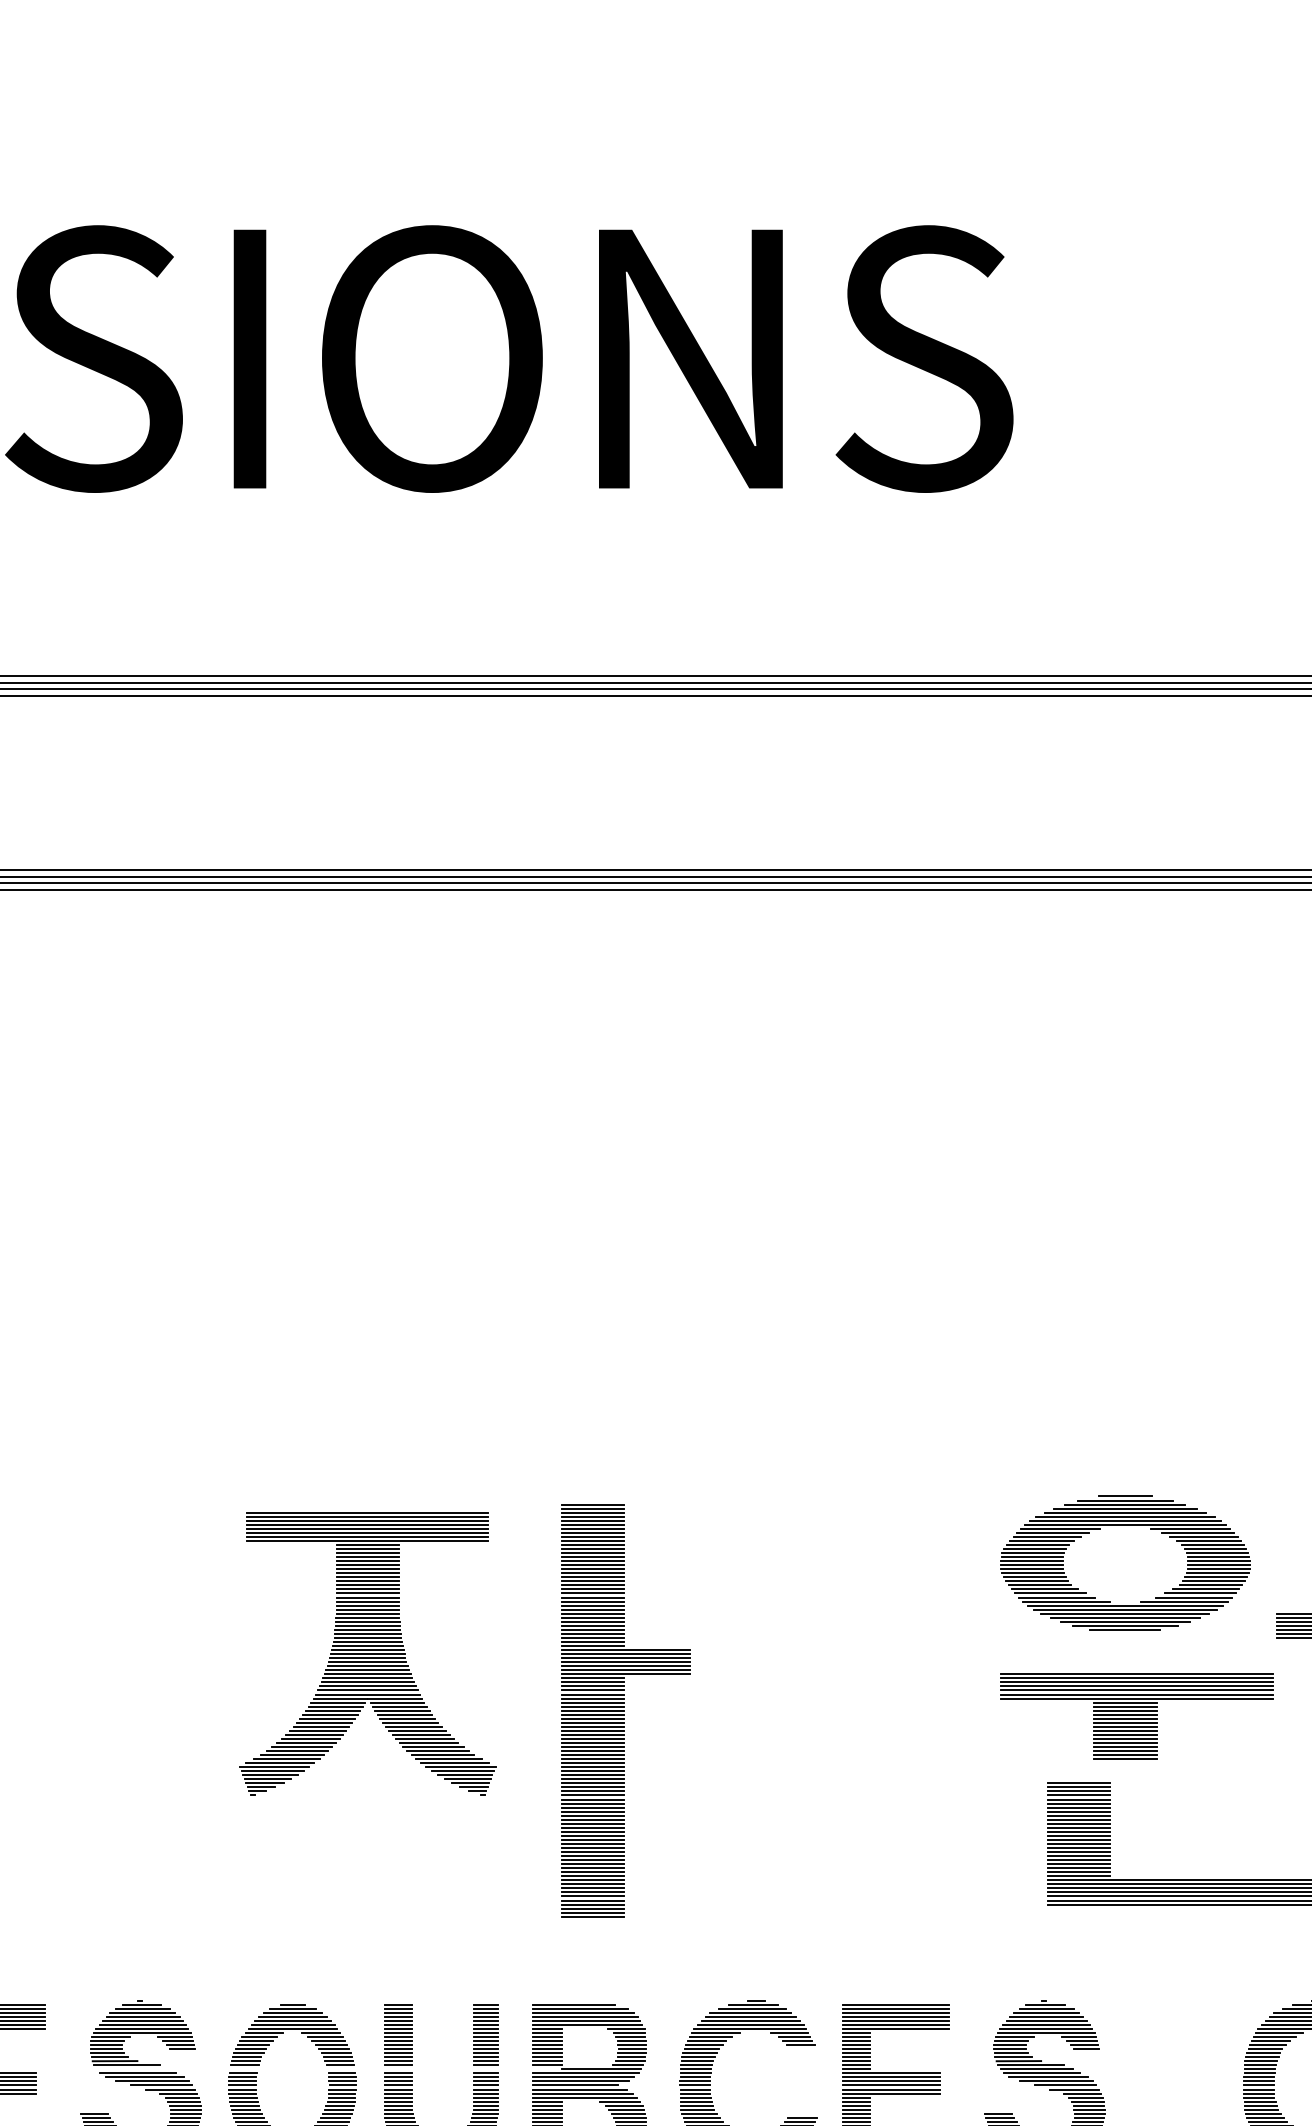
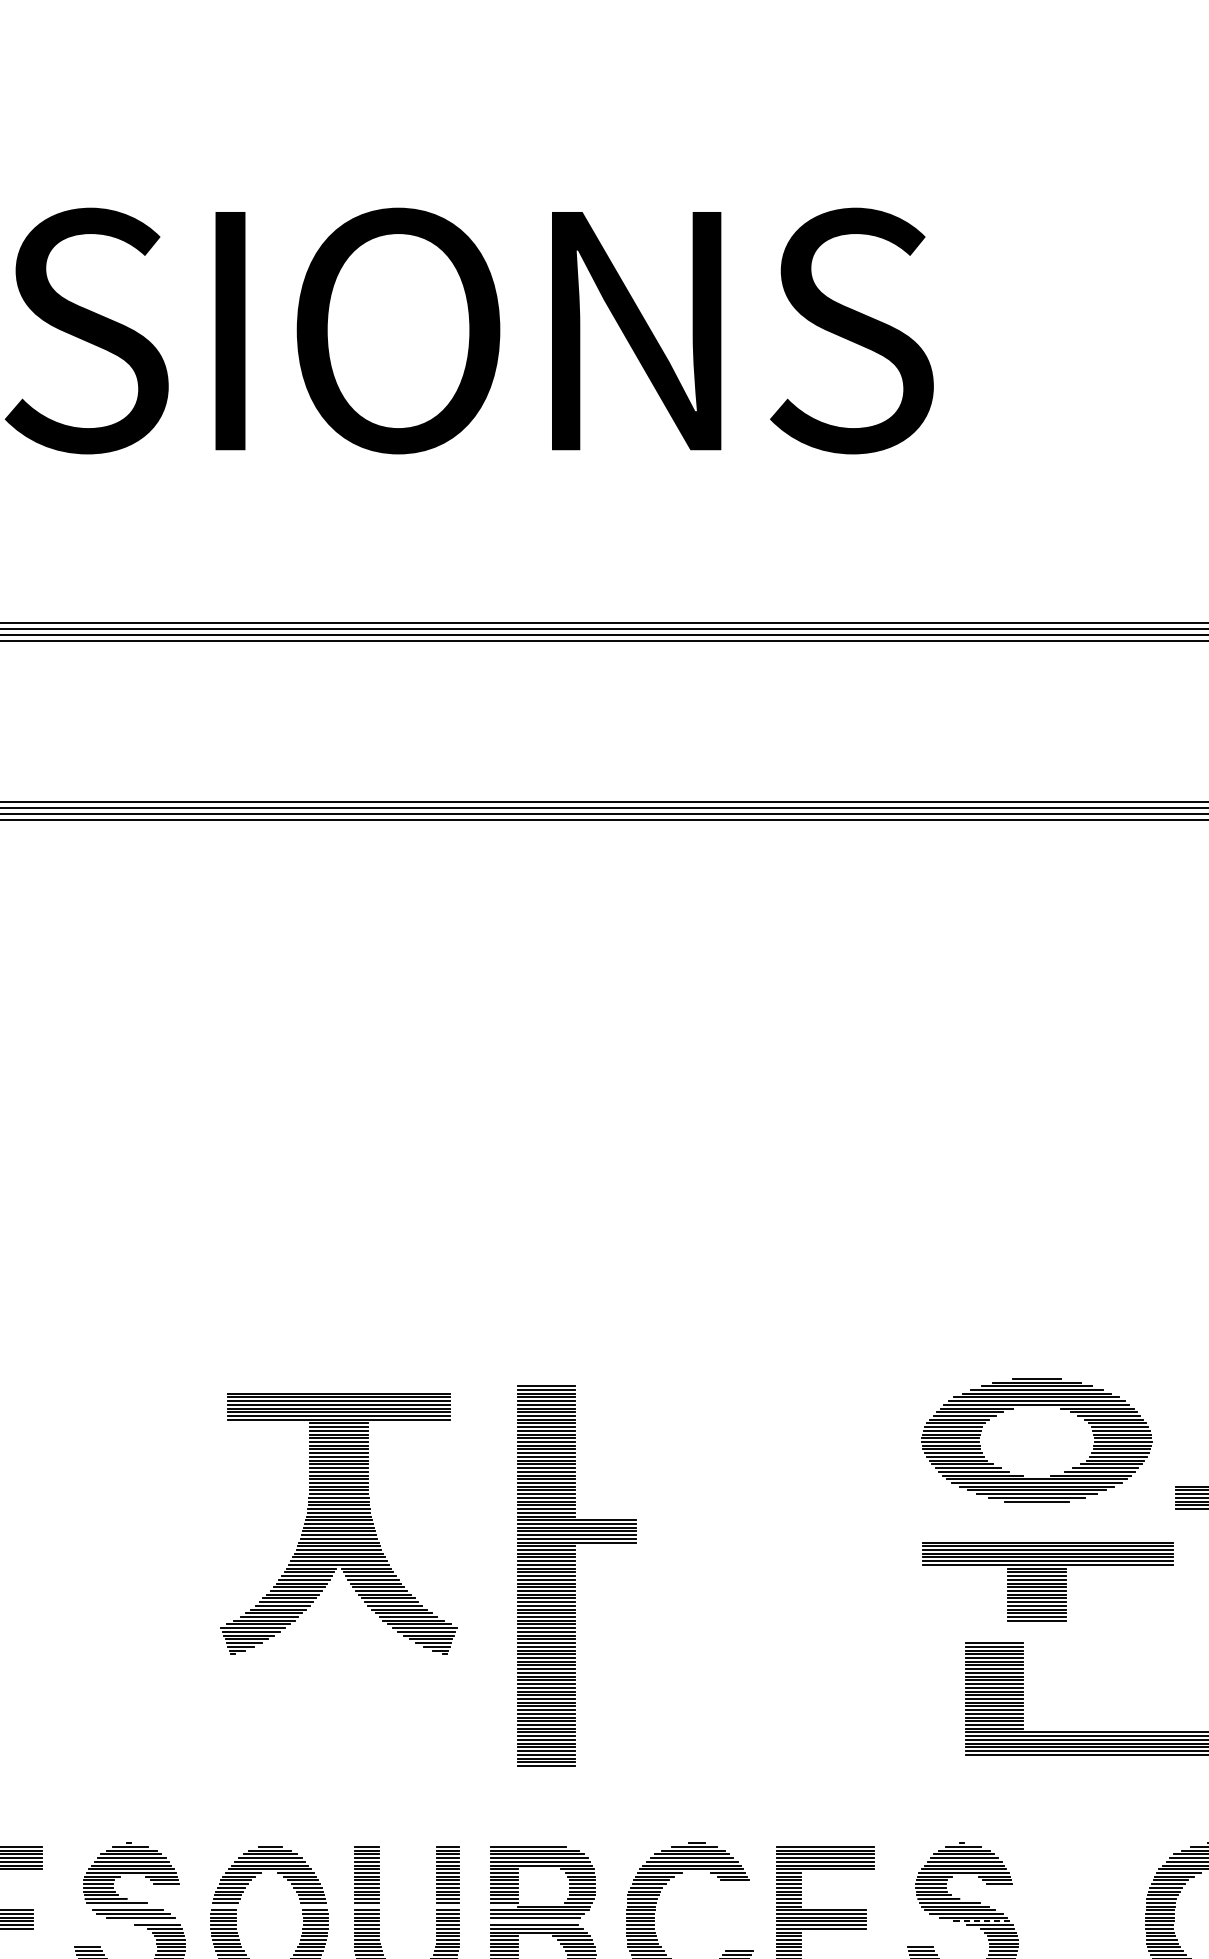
line: (800, 2045) -> (737, 1884), removed
line: (182, 2049) -> (168, 1888), removed
line: (1086, 2049) -> (1001, 1888), removed
line: (161, 2085) -> (148, 1921), removed
line: (575, 2085) -> (530, 1921), removed
line: (1065, 2085) -> (981, 1921), solid -> dashed

